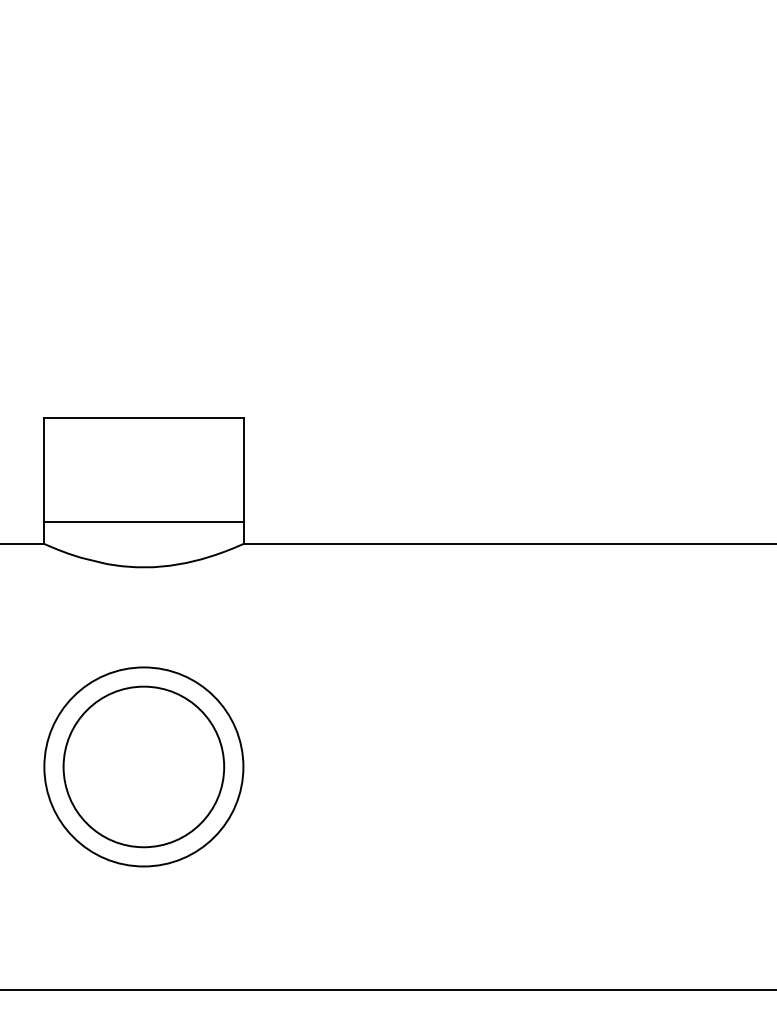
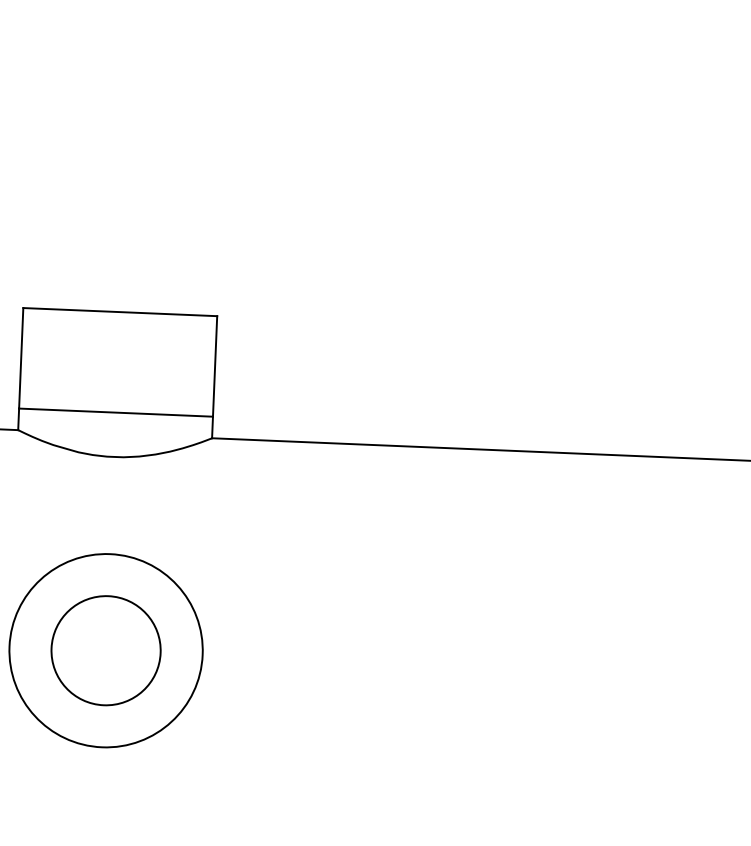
circle: (143, 766) -> (105, 650), size x0.7

